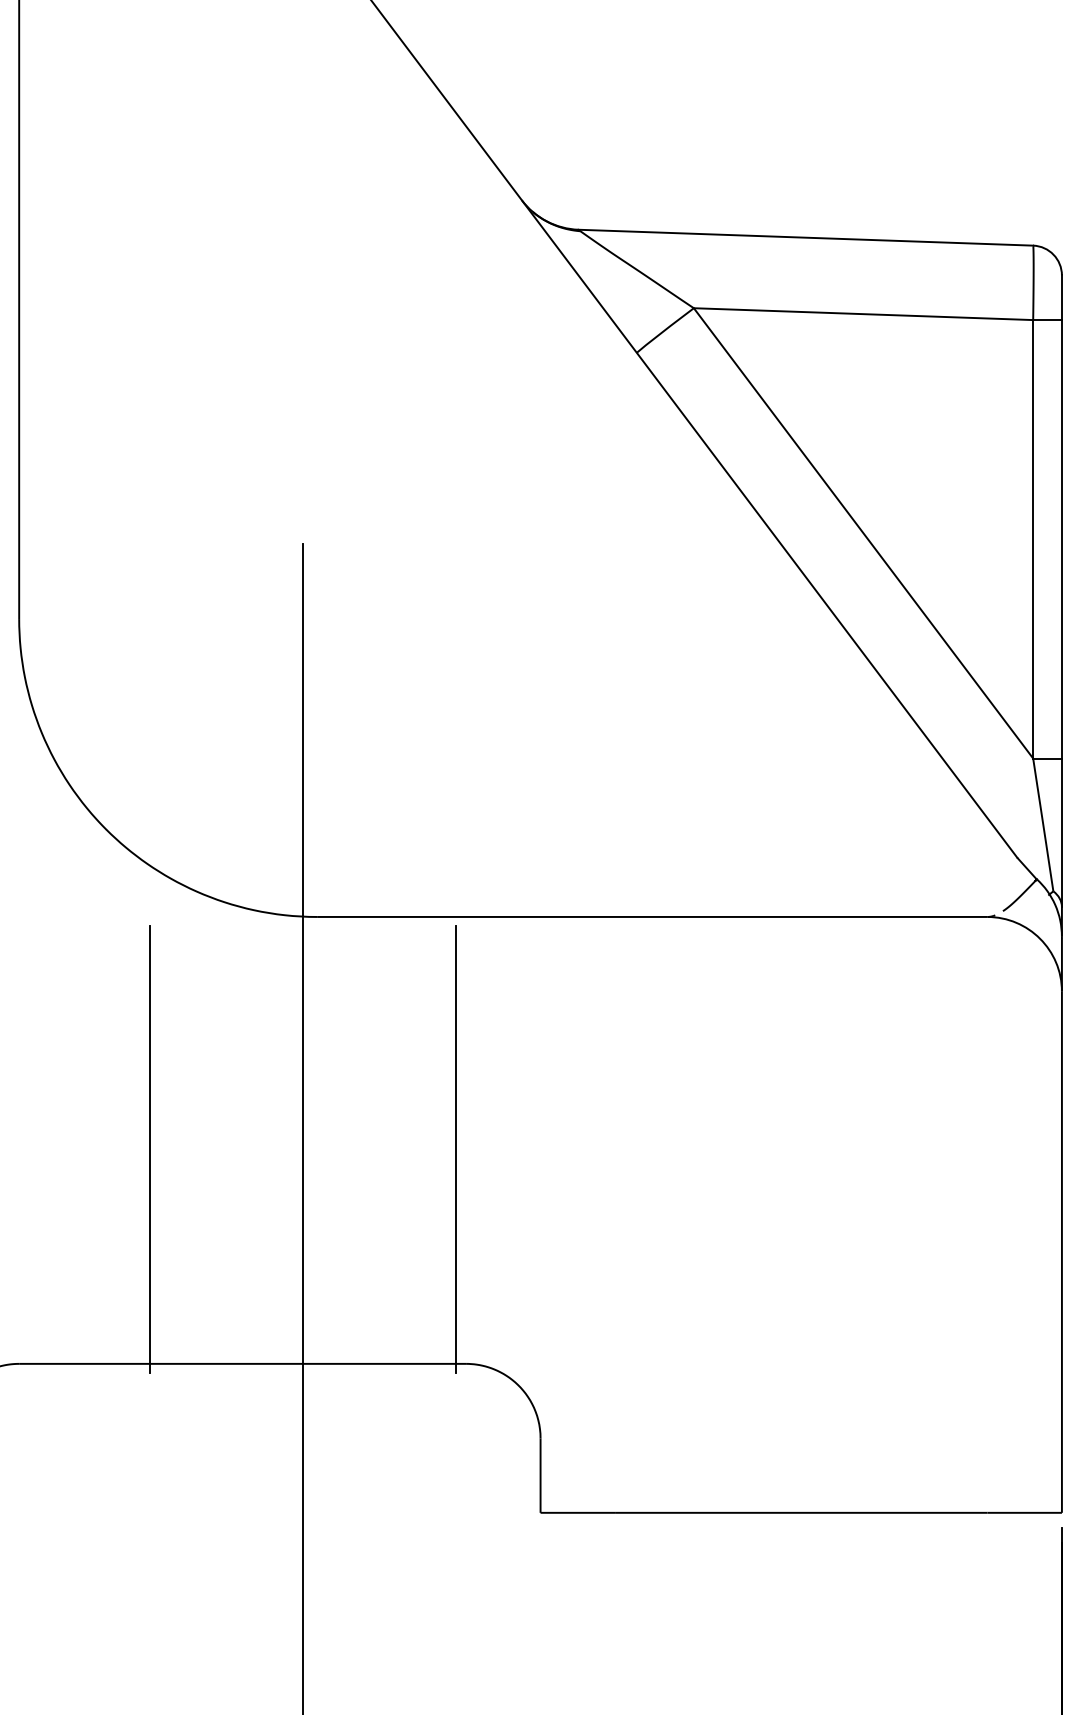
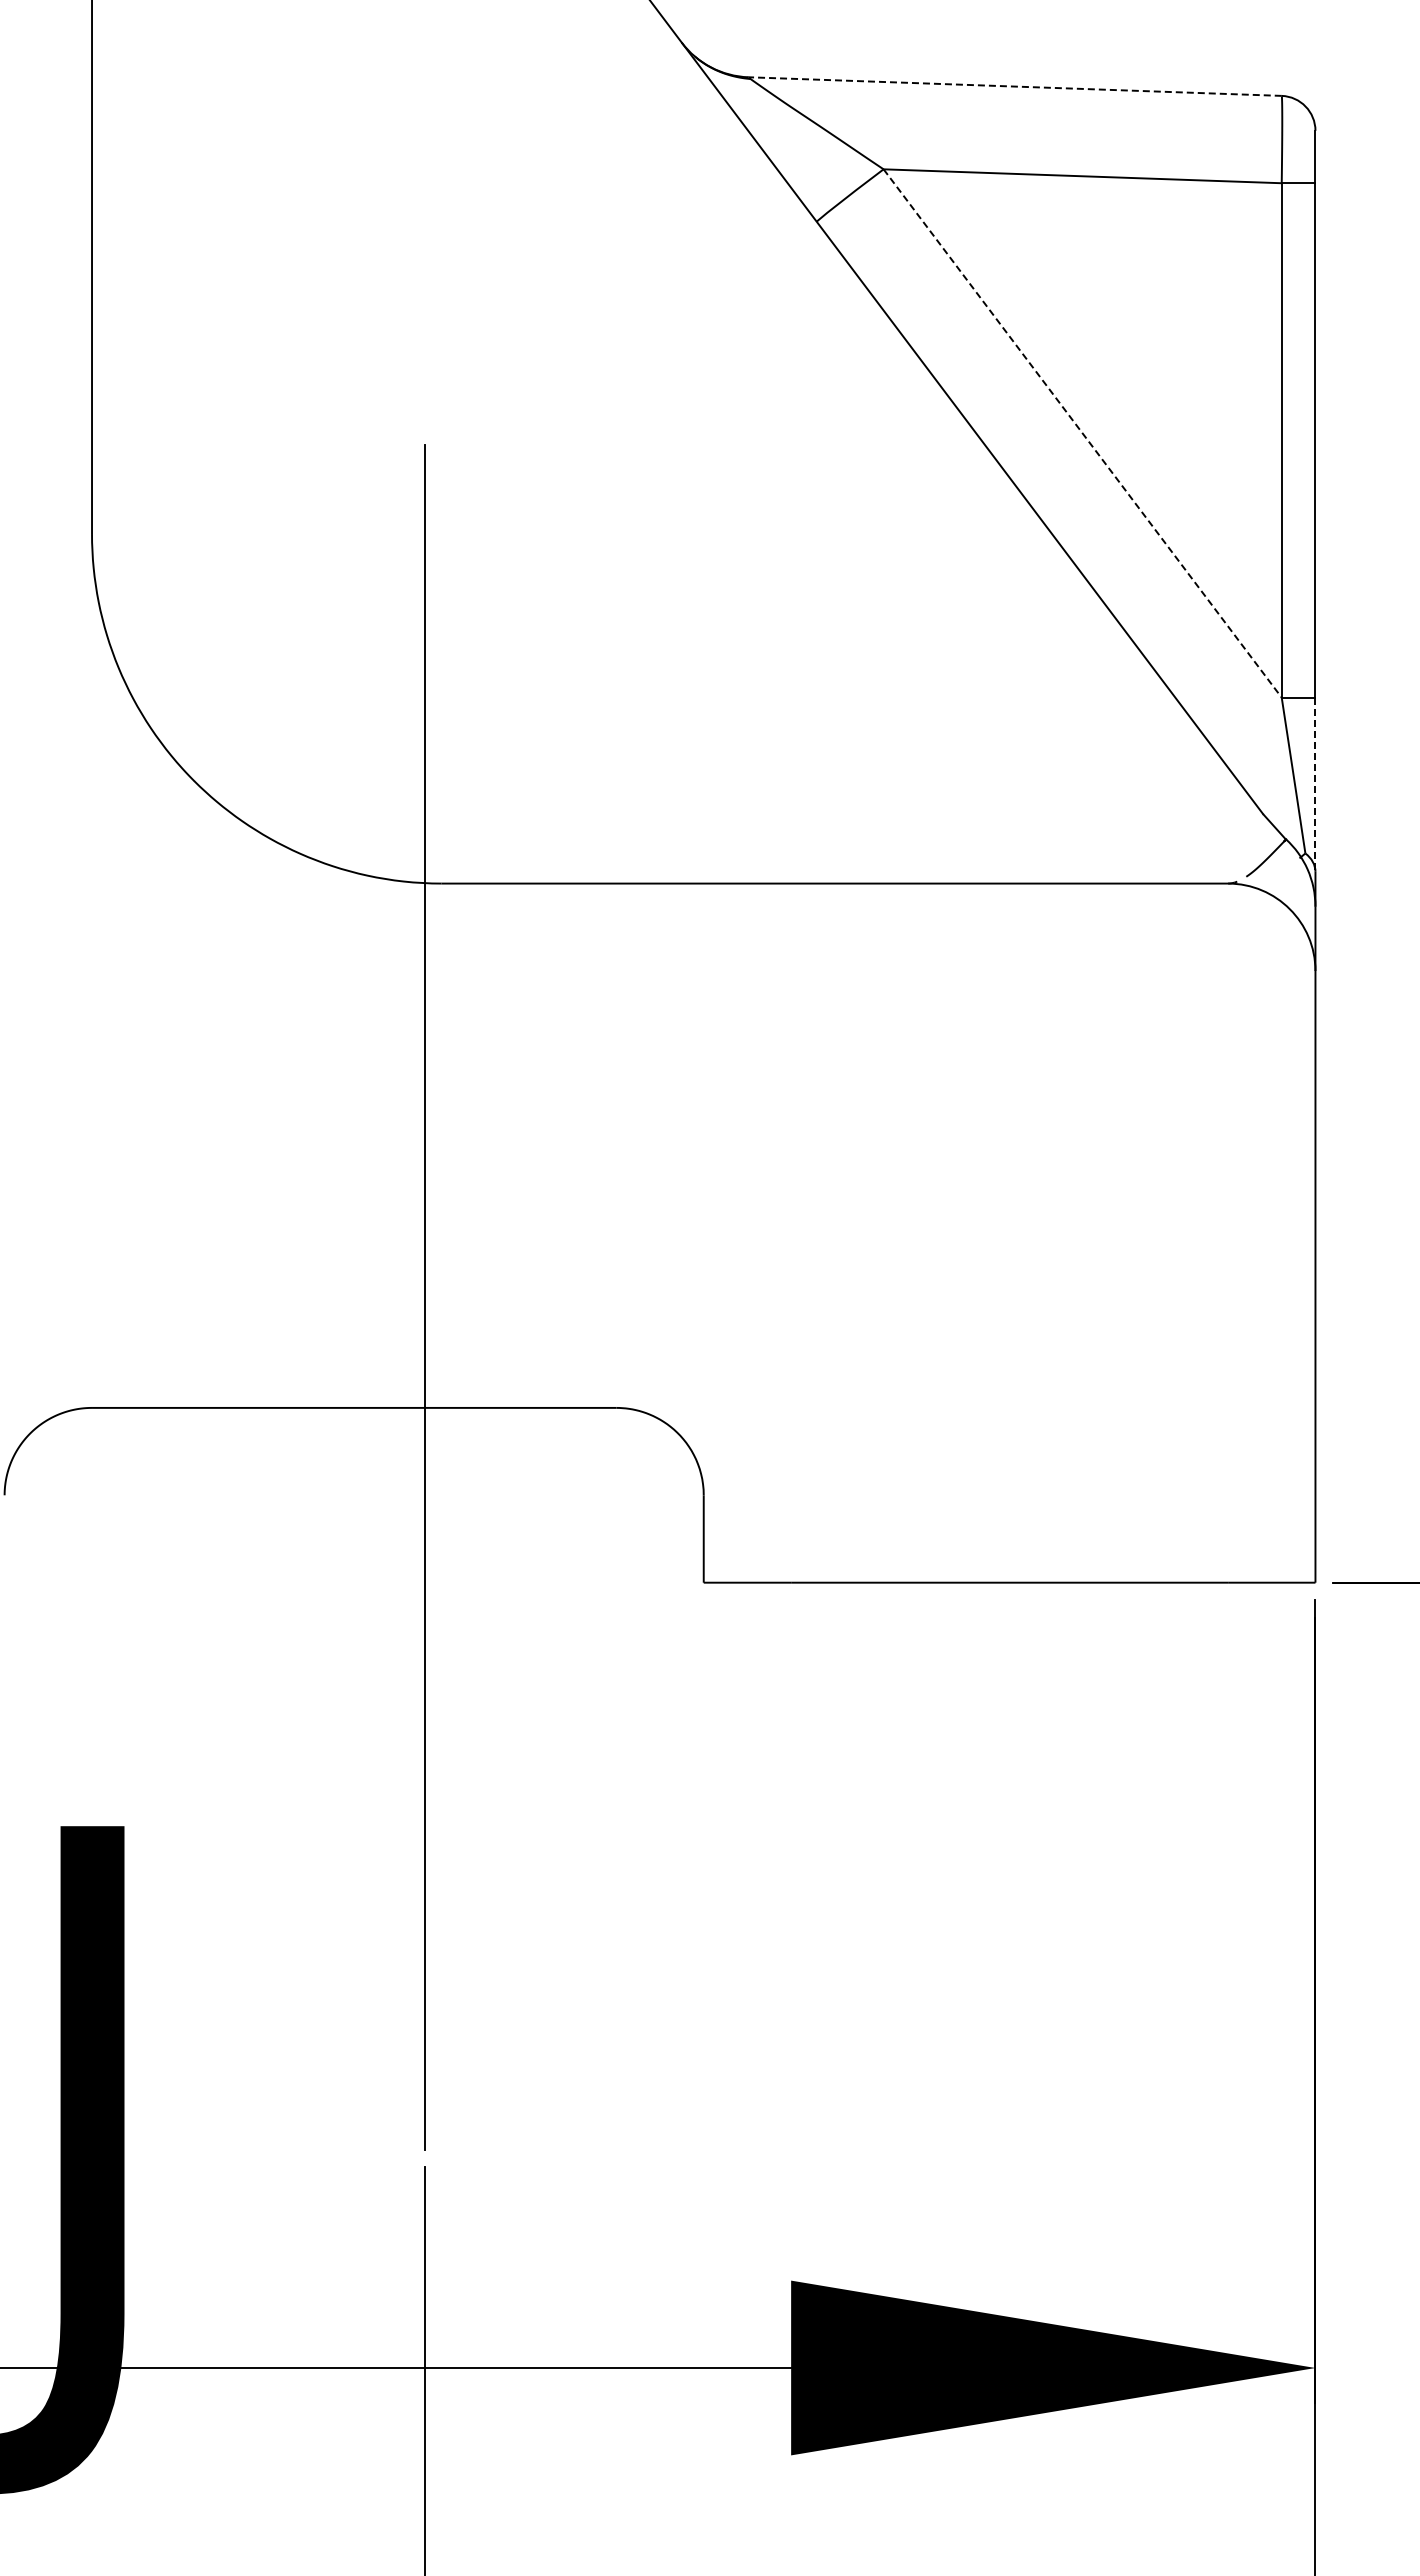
line: (806, 237) -> (1015, 86), solid -> dashed
line: (863, 533) -> (1082, 433), solid -> dashed
line: (1061, 833) -> (1315, 785), solid -> dashed
line: (150, 1149) -> (245, 1156), removed
line: (455, 1149) -> (604, 1156), removed

